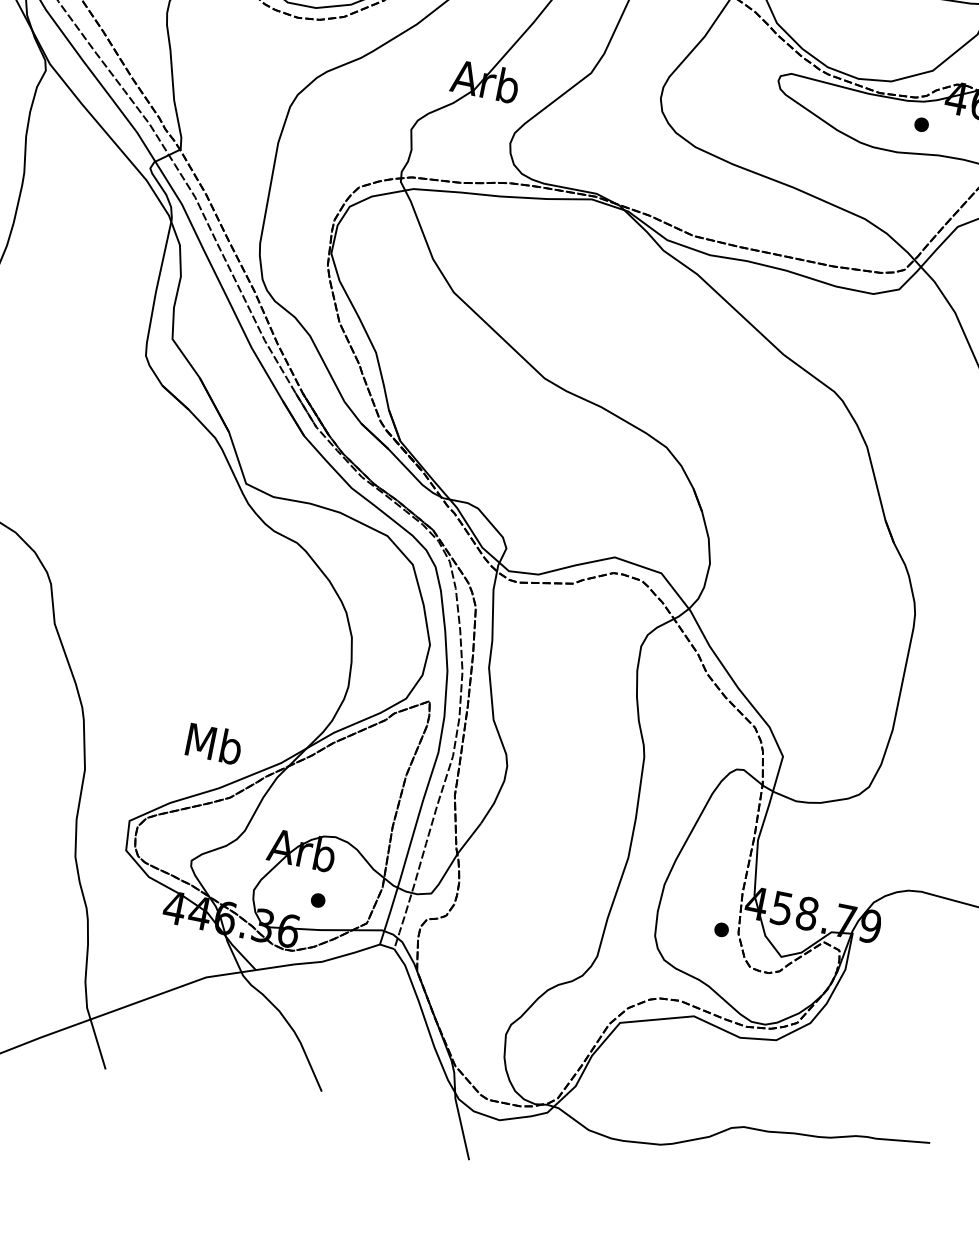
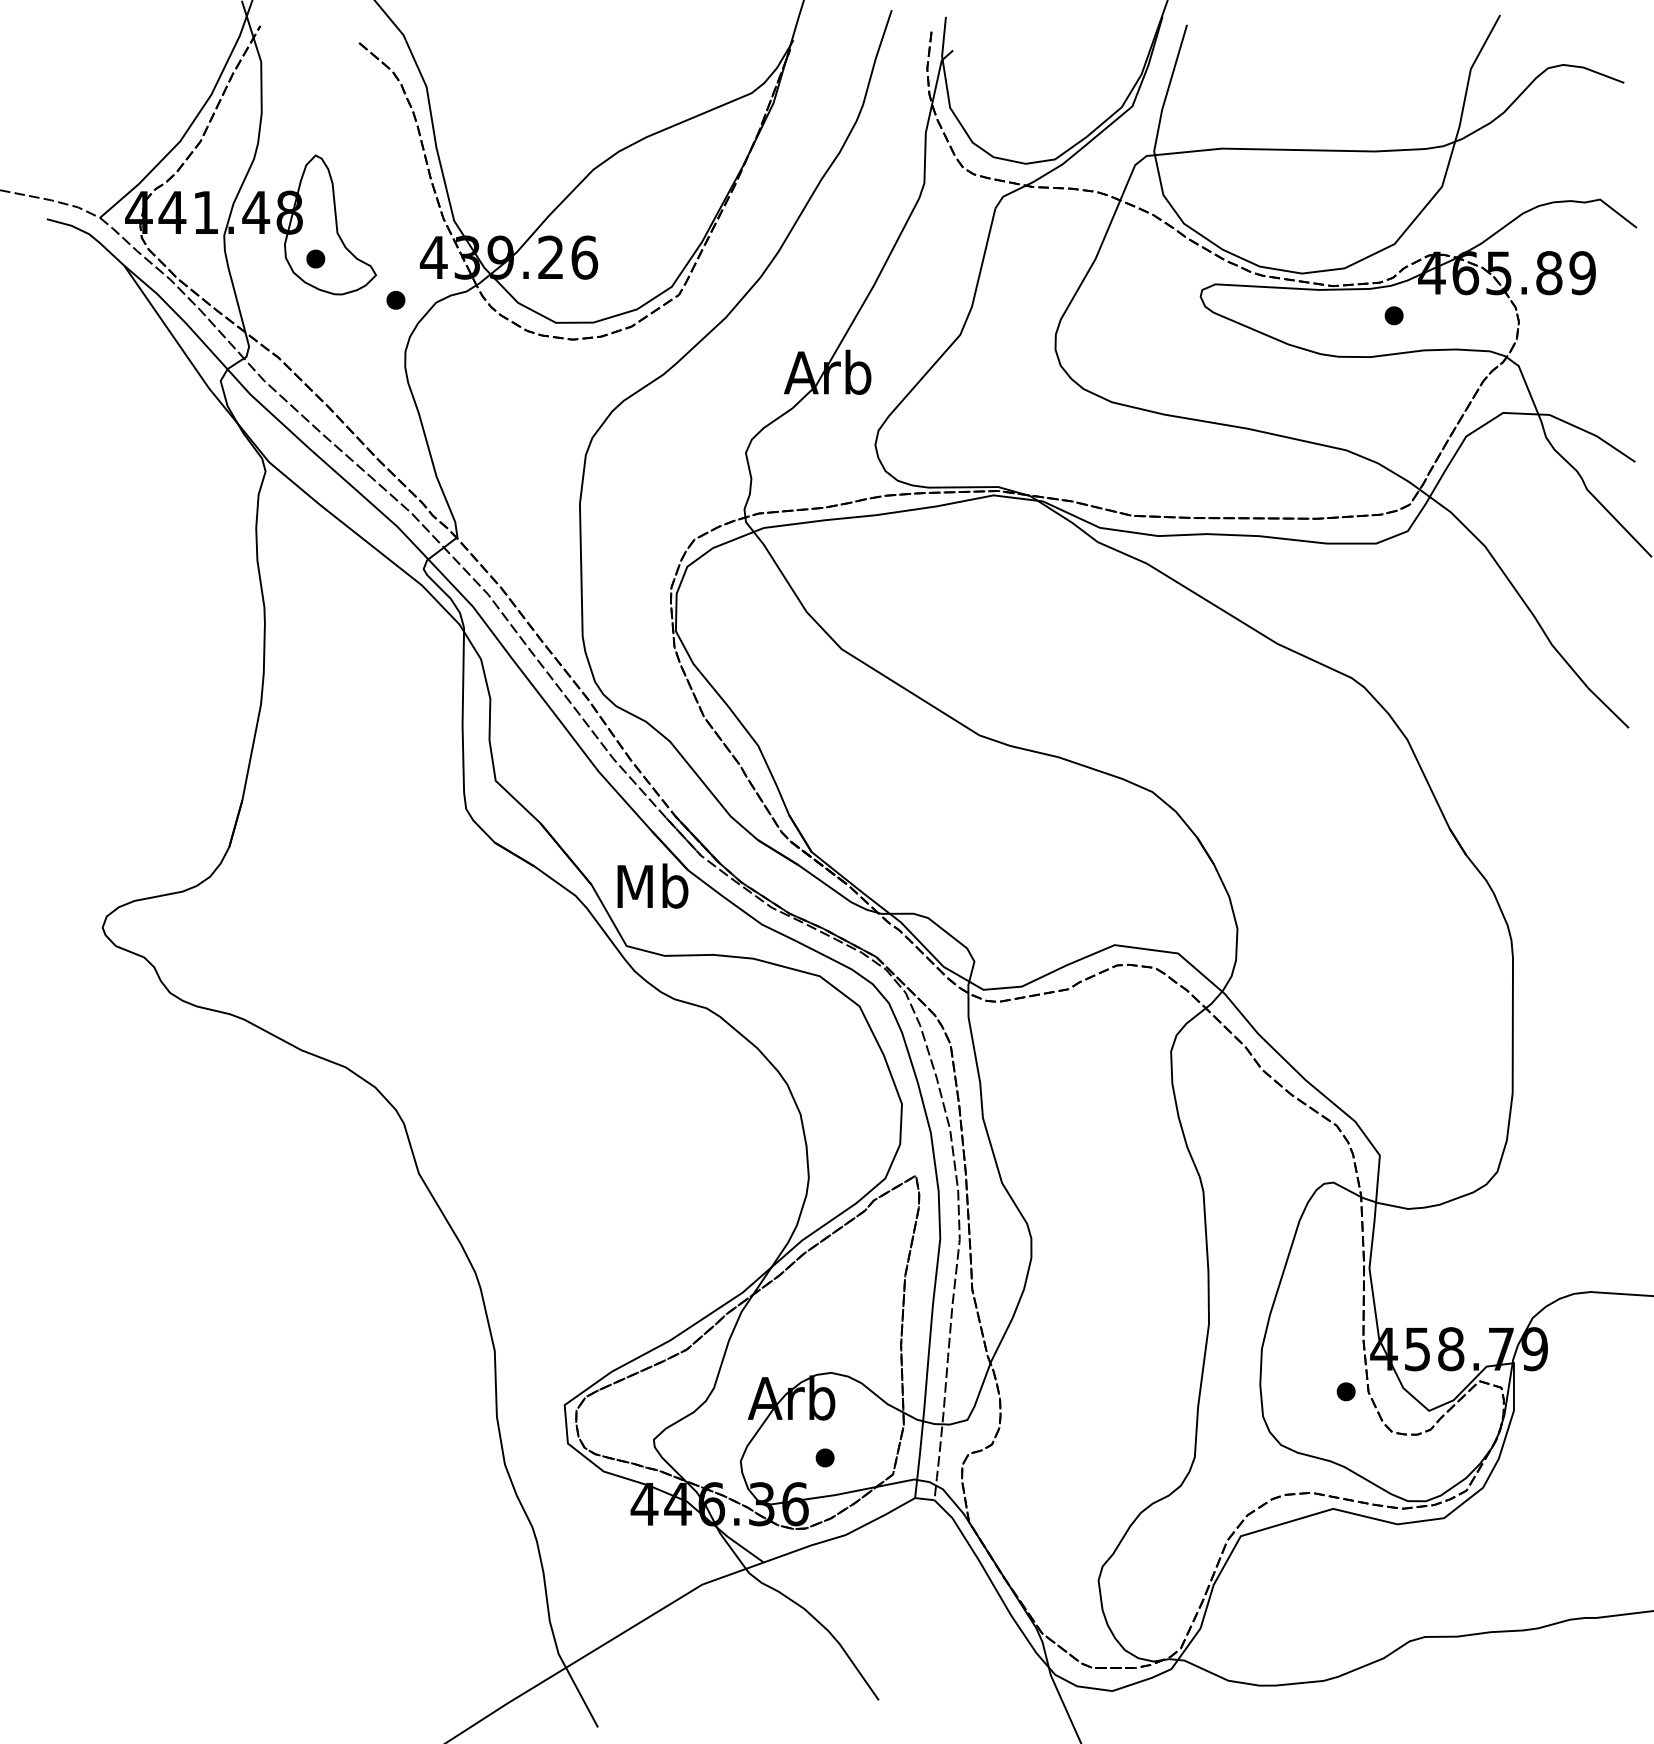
text: (214, 743) -> (652, 885), moved

